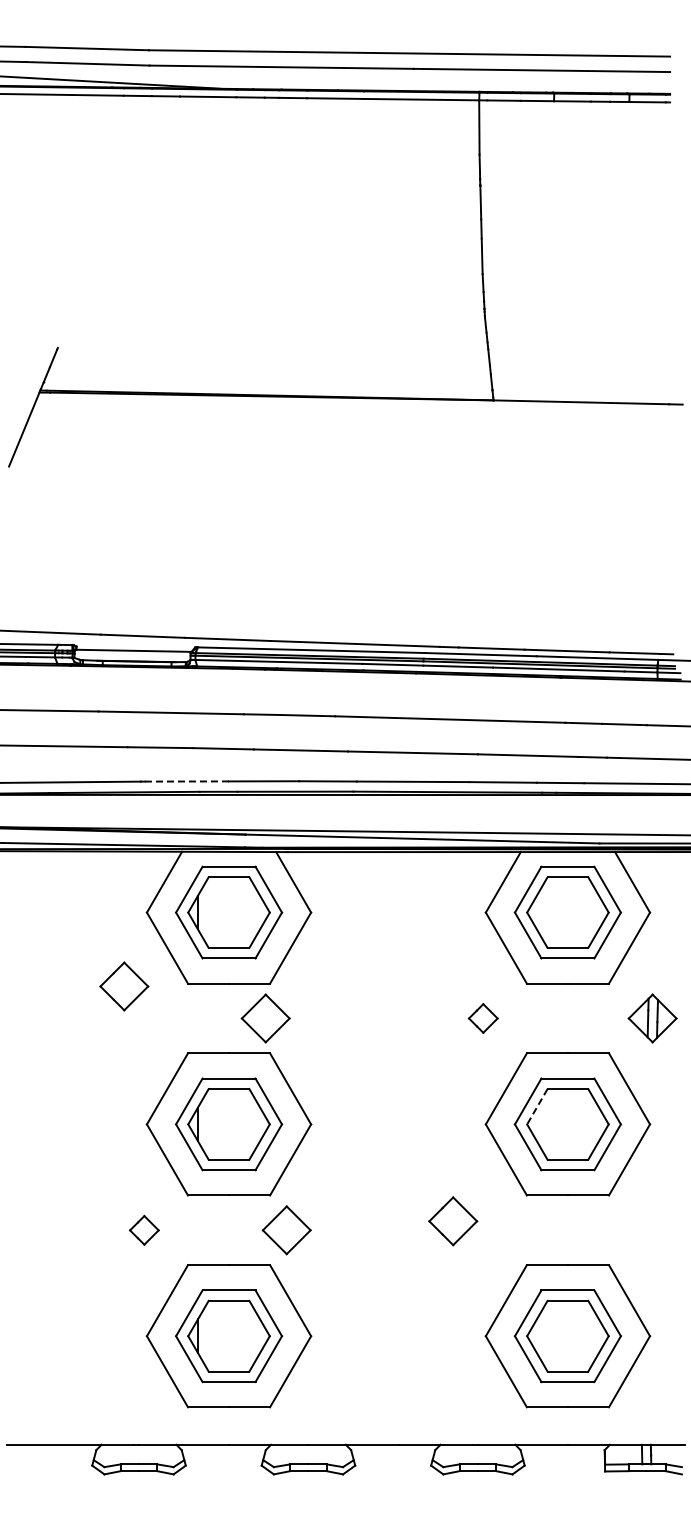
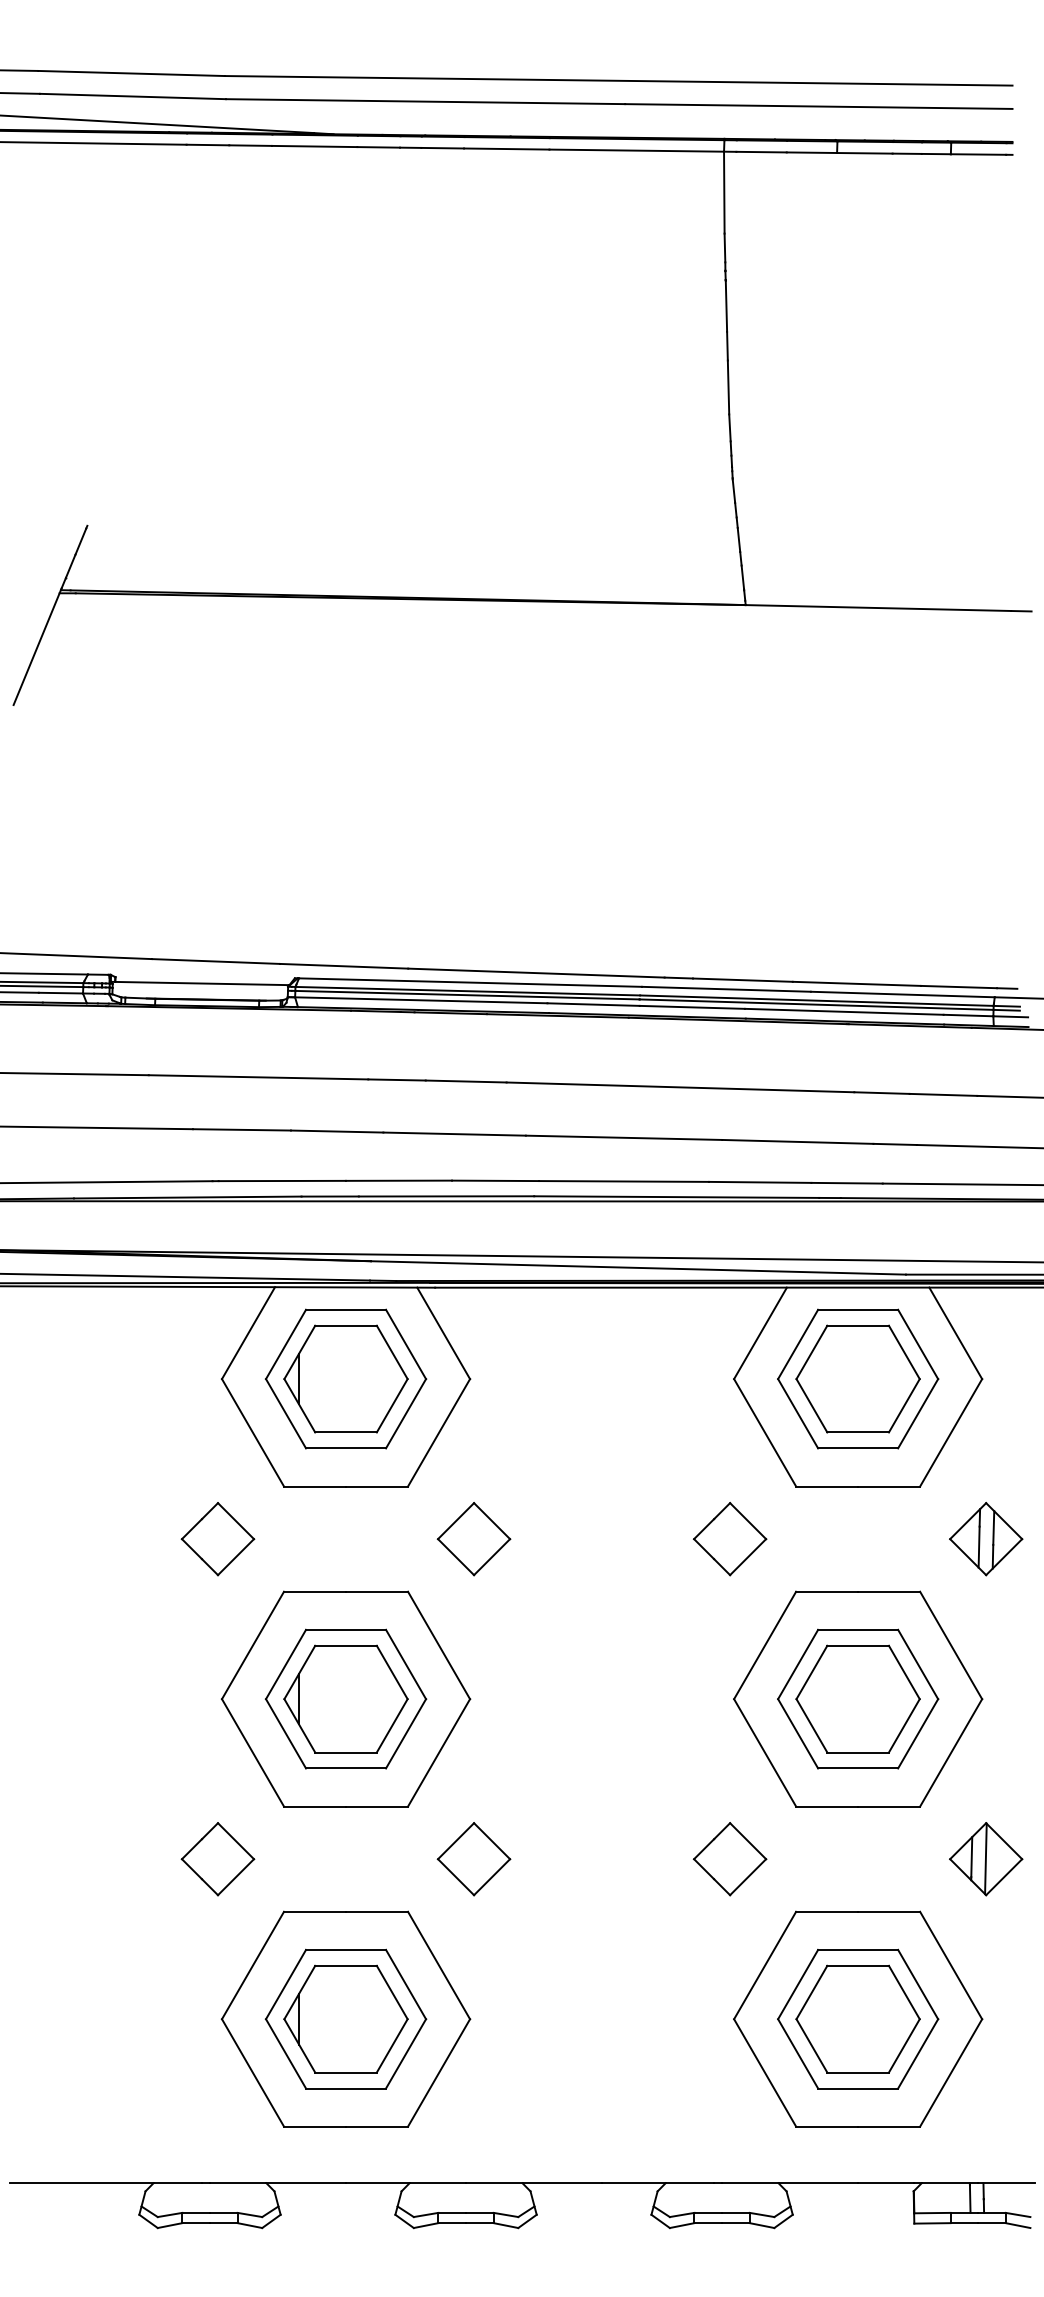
line: (186, 781) -> (281, 1180), dashed -> solid
part: (124, 986) -> (218, 1539), moved
part: (265, 1018) -> (473, 1539), moved
part: (483, 1018) -> (730, 1539), size x1.67
line: (537, 1107) -> (812, 1673), dashed -> solid
part: (453, 1221) -> (730, 1859), moved
part: (144, 1230) -> (218, 1859), size x1.67
part: (286, 1230) -> (473, 1859), moved
part: (652, 1230) -> (985, 1859), added

